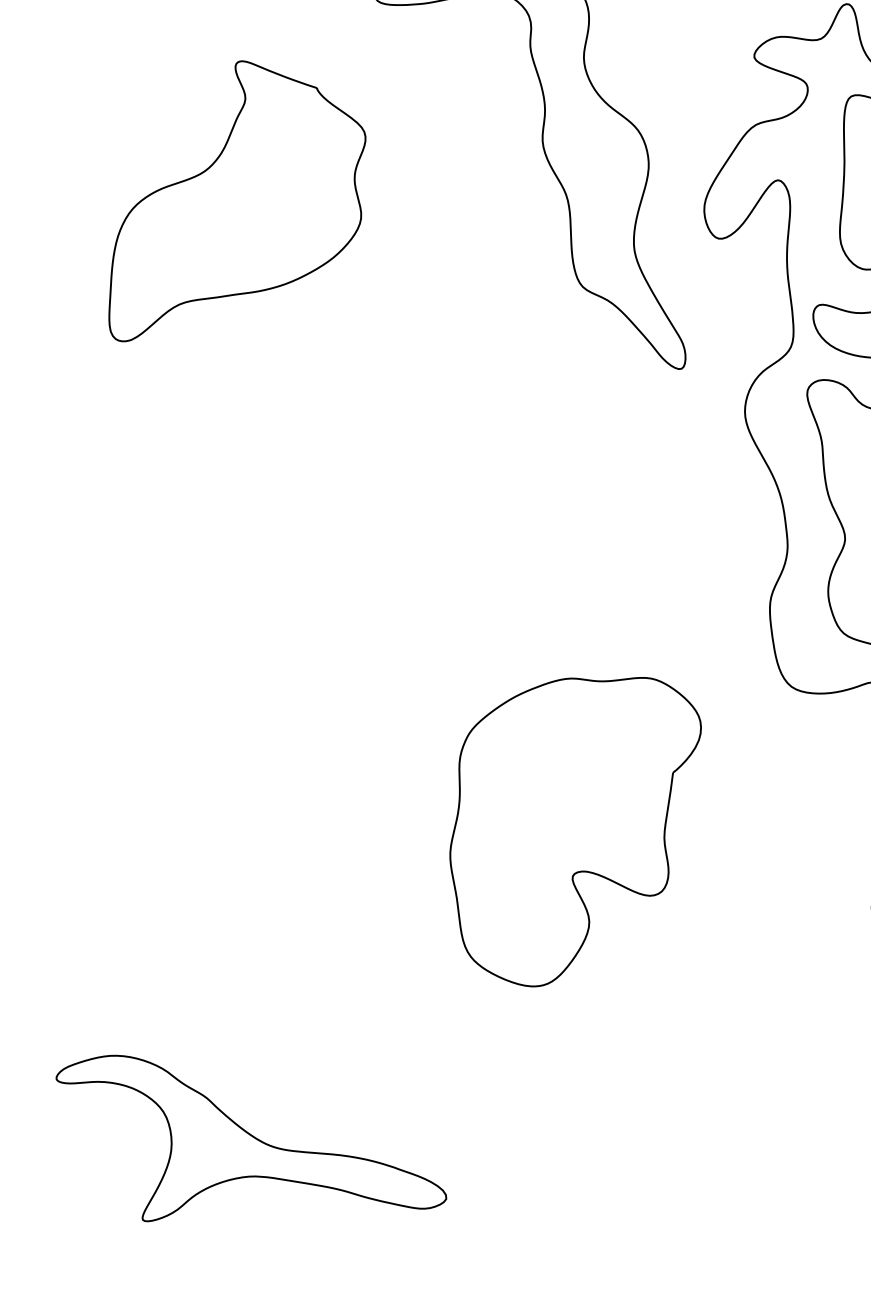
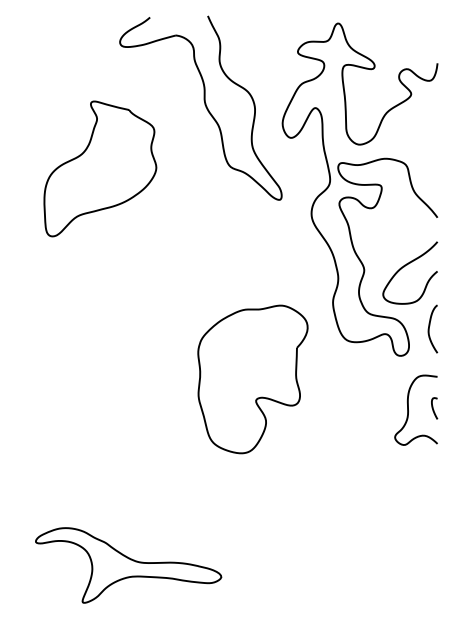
part: (240, 206) -> (100, 168), moved
part: (570, 830) -> (252, 379), moved
part: (249, 1151) -> (128, 565), moved

